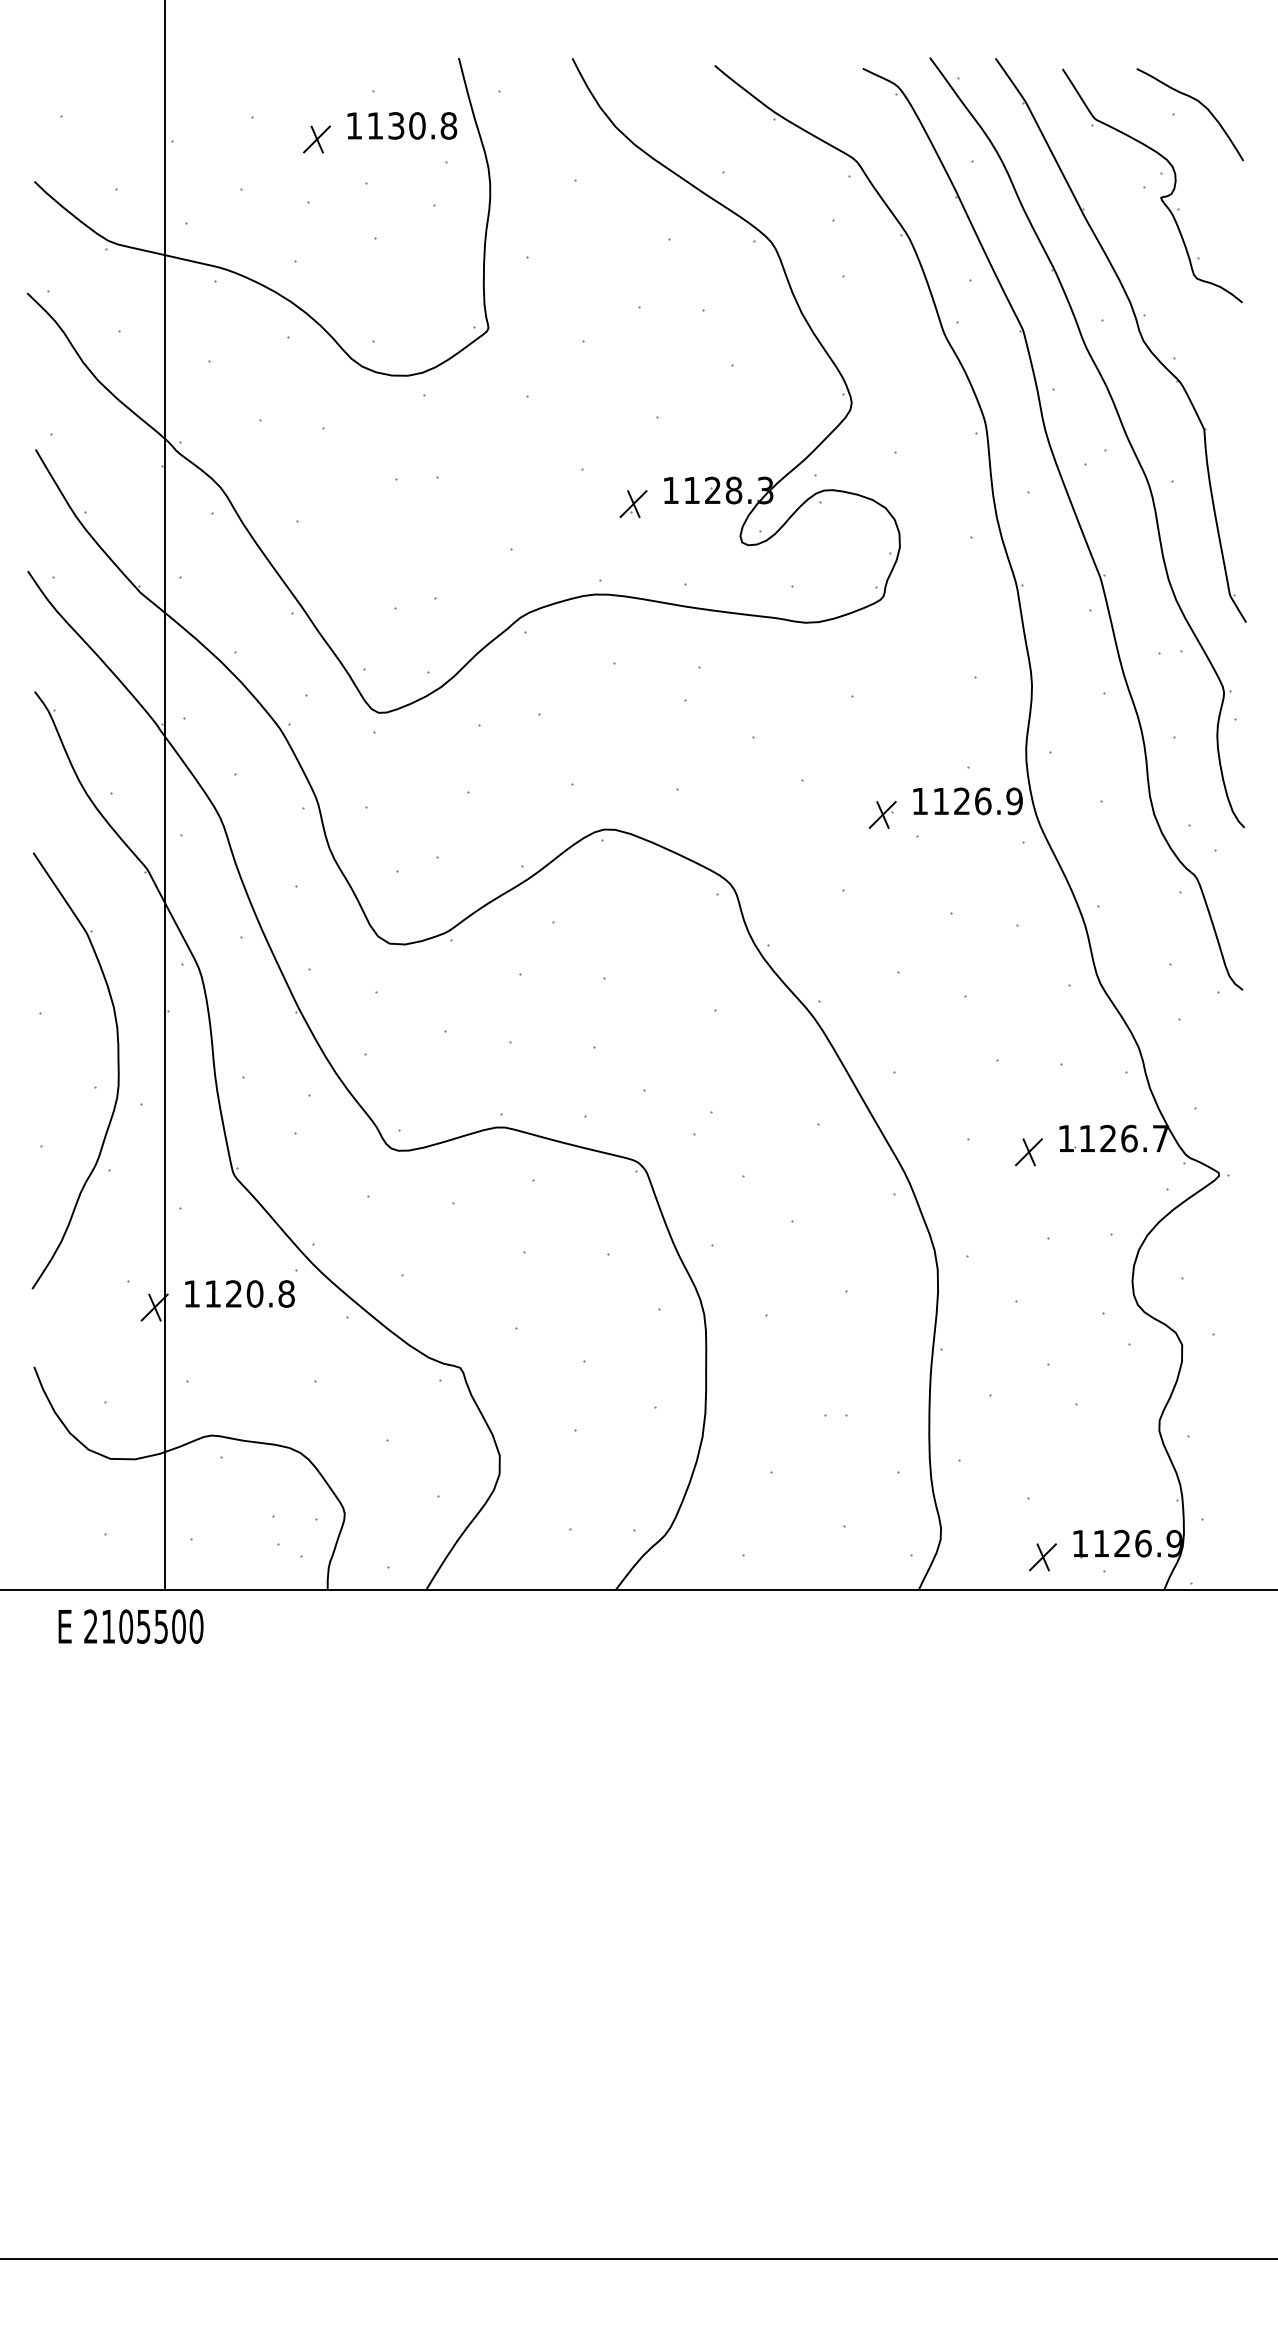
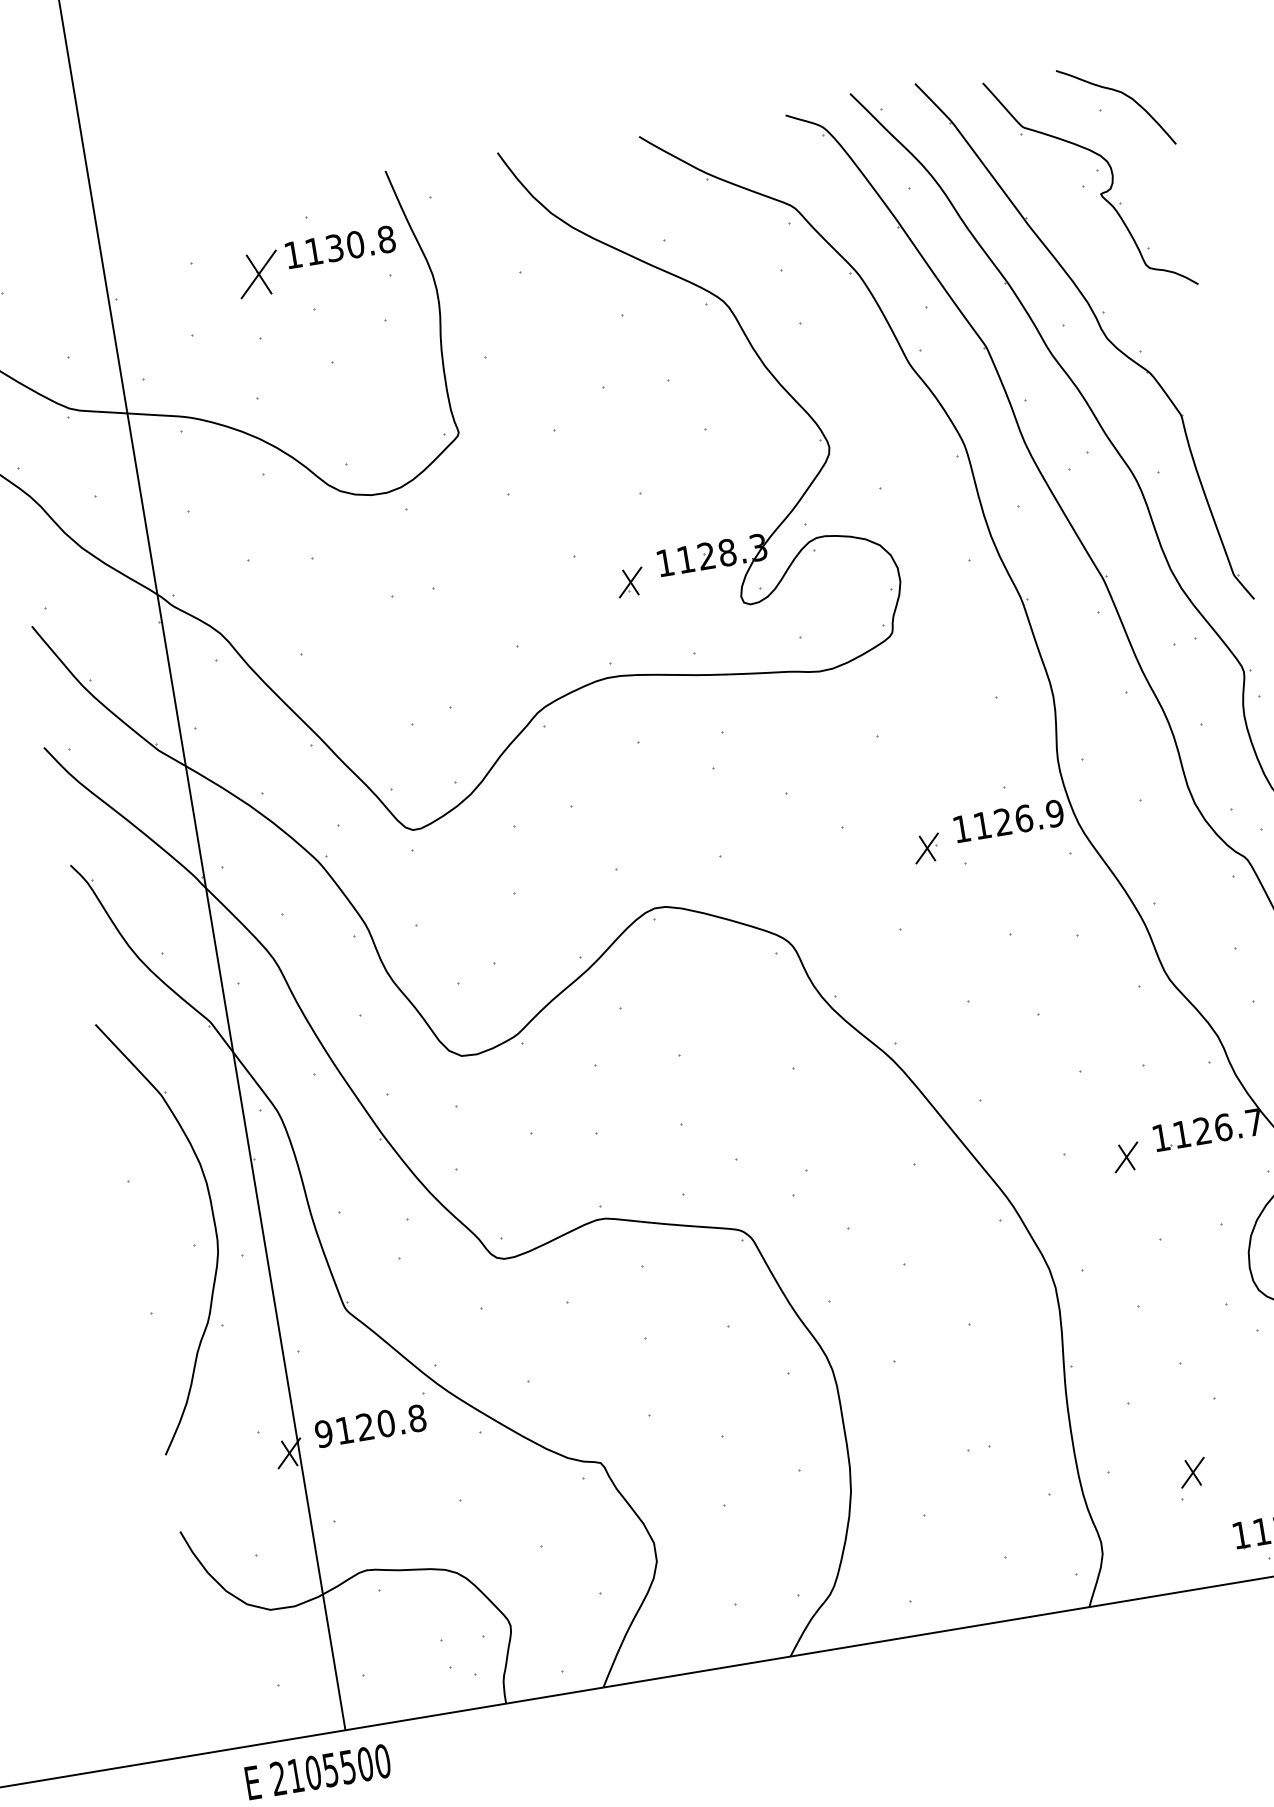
part: (316, 139) -> (258, 274), size x1.6
text: (191, 1293) -> (323, 1433), 1120.8 -> 9120.8
part: (1042, 1557) -> (1192, 1473), moved

